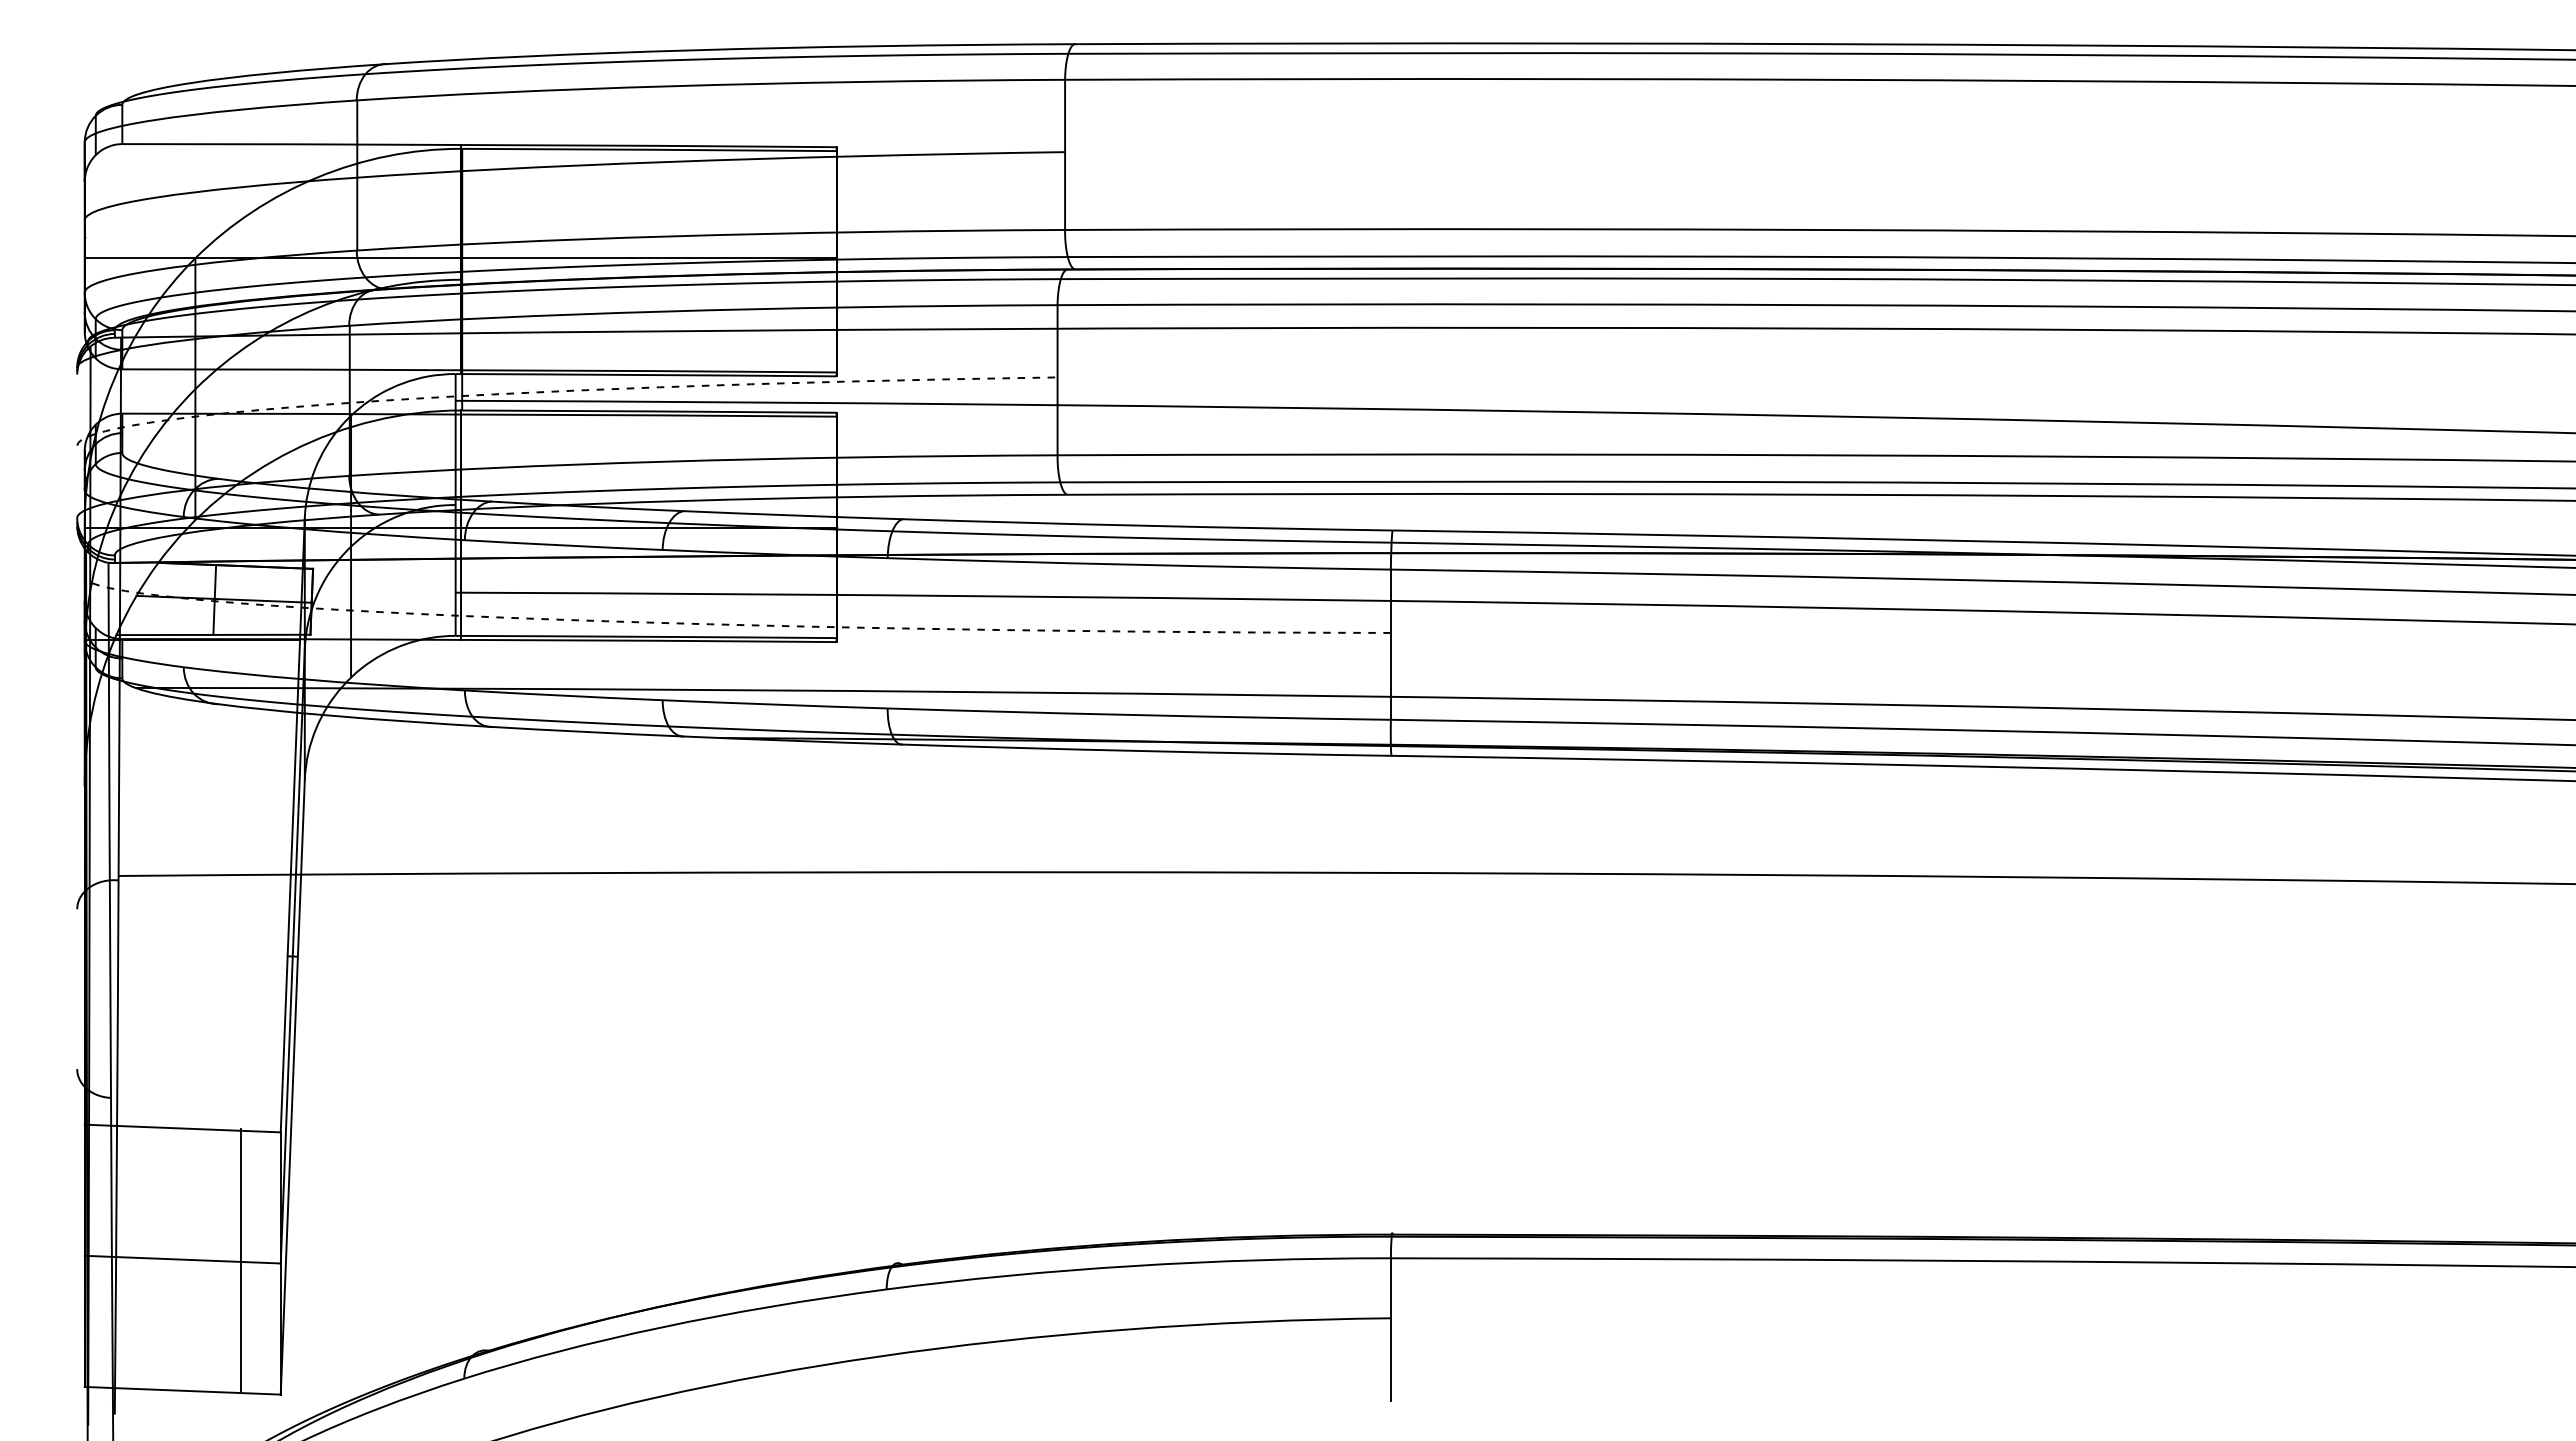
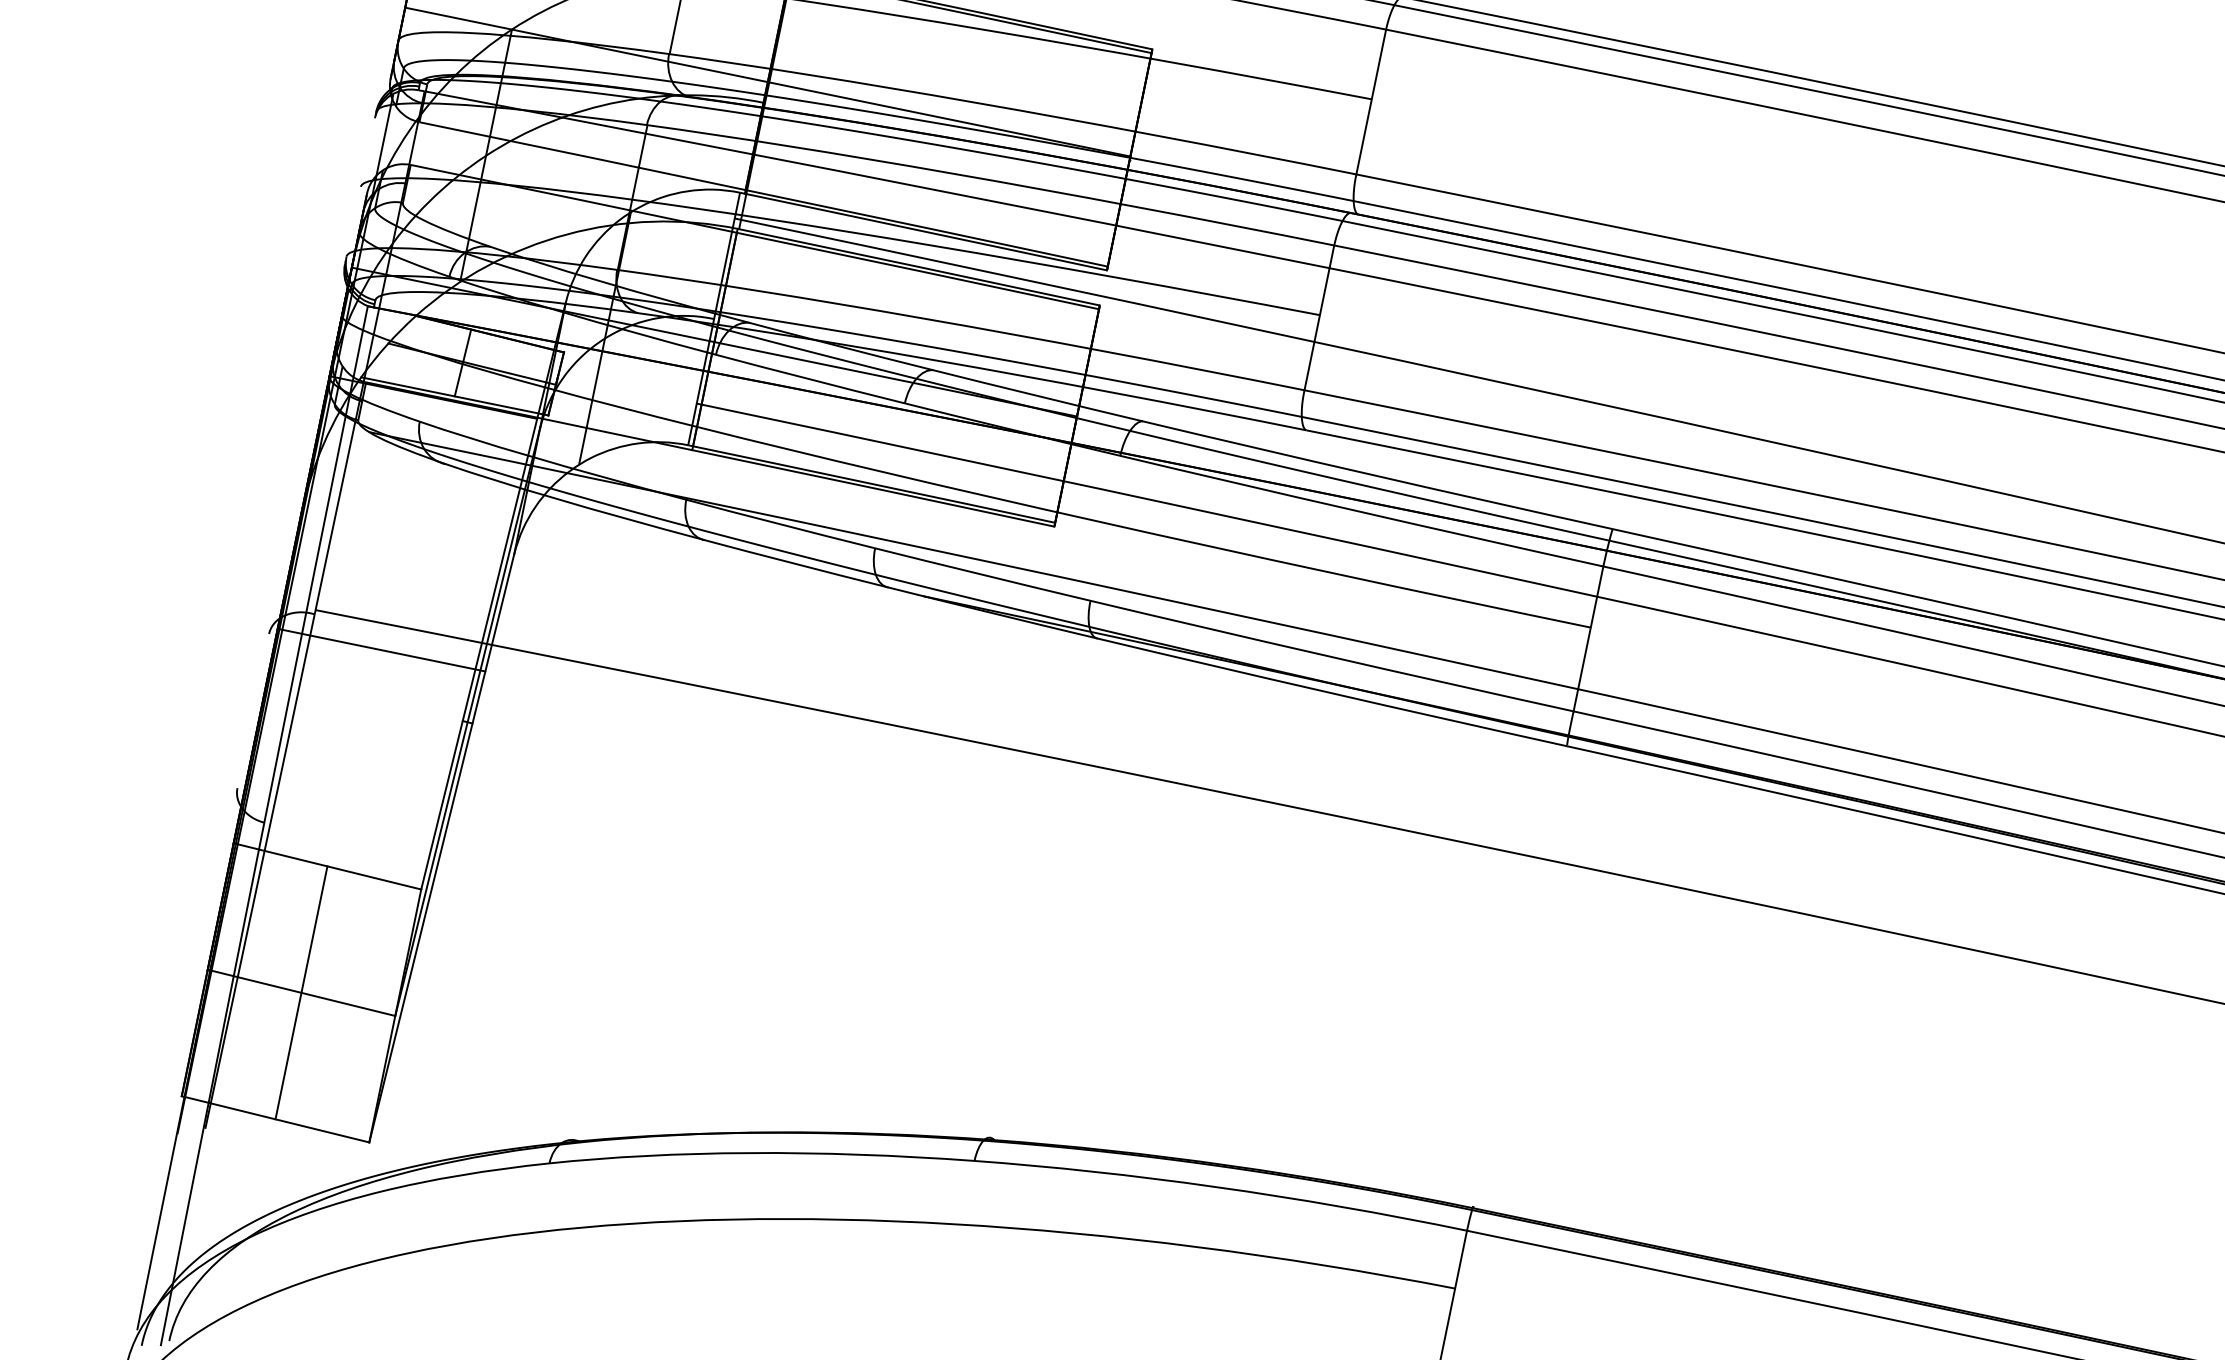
arc: (543, 392) -> (821, 227), dashed -> solid
arc: (716, 624) -> (942, 485), dashed -> solid
line: (192, 902) -> (381, 650), added
line: (240, 1259) -> (301, 992), moved

